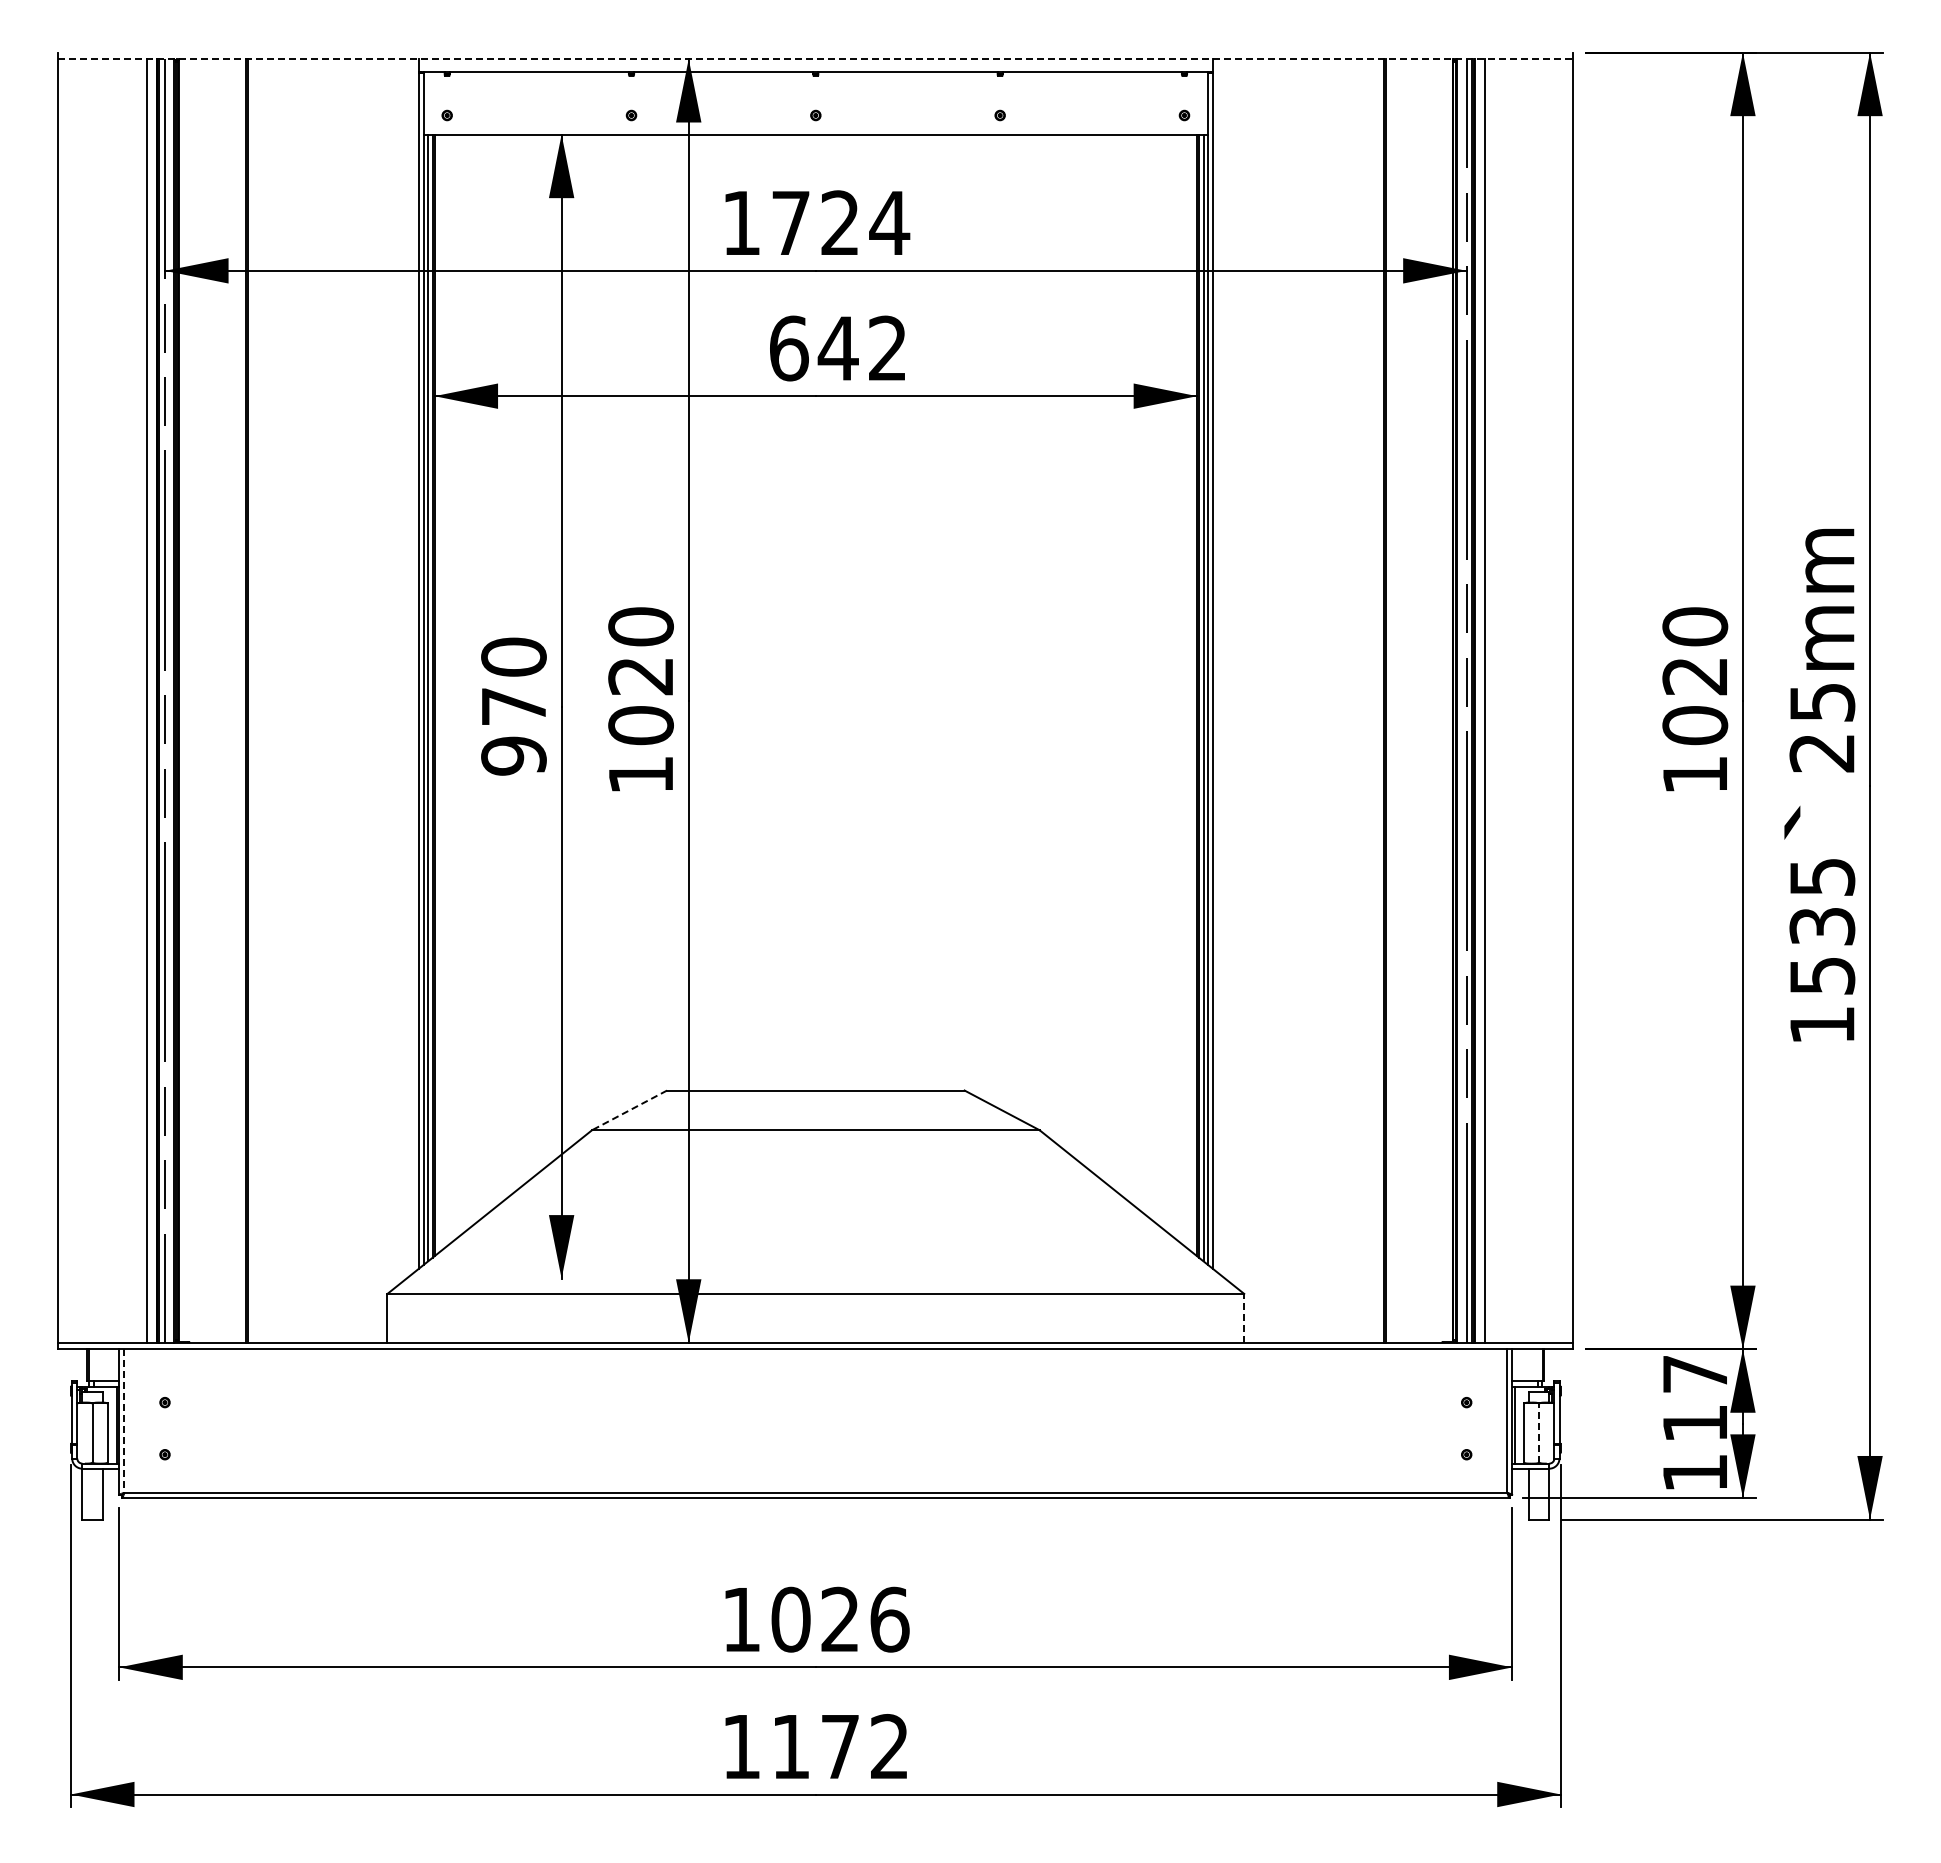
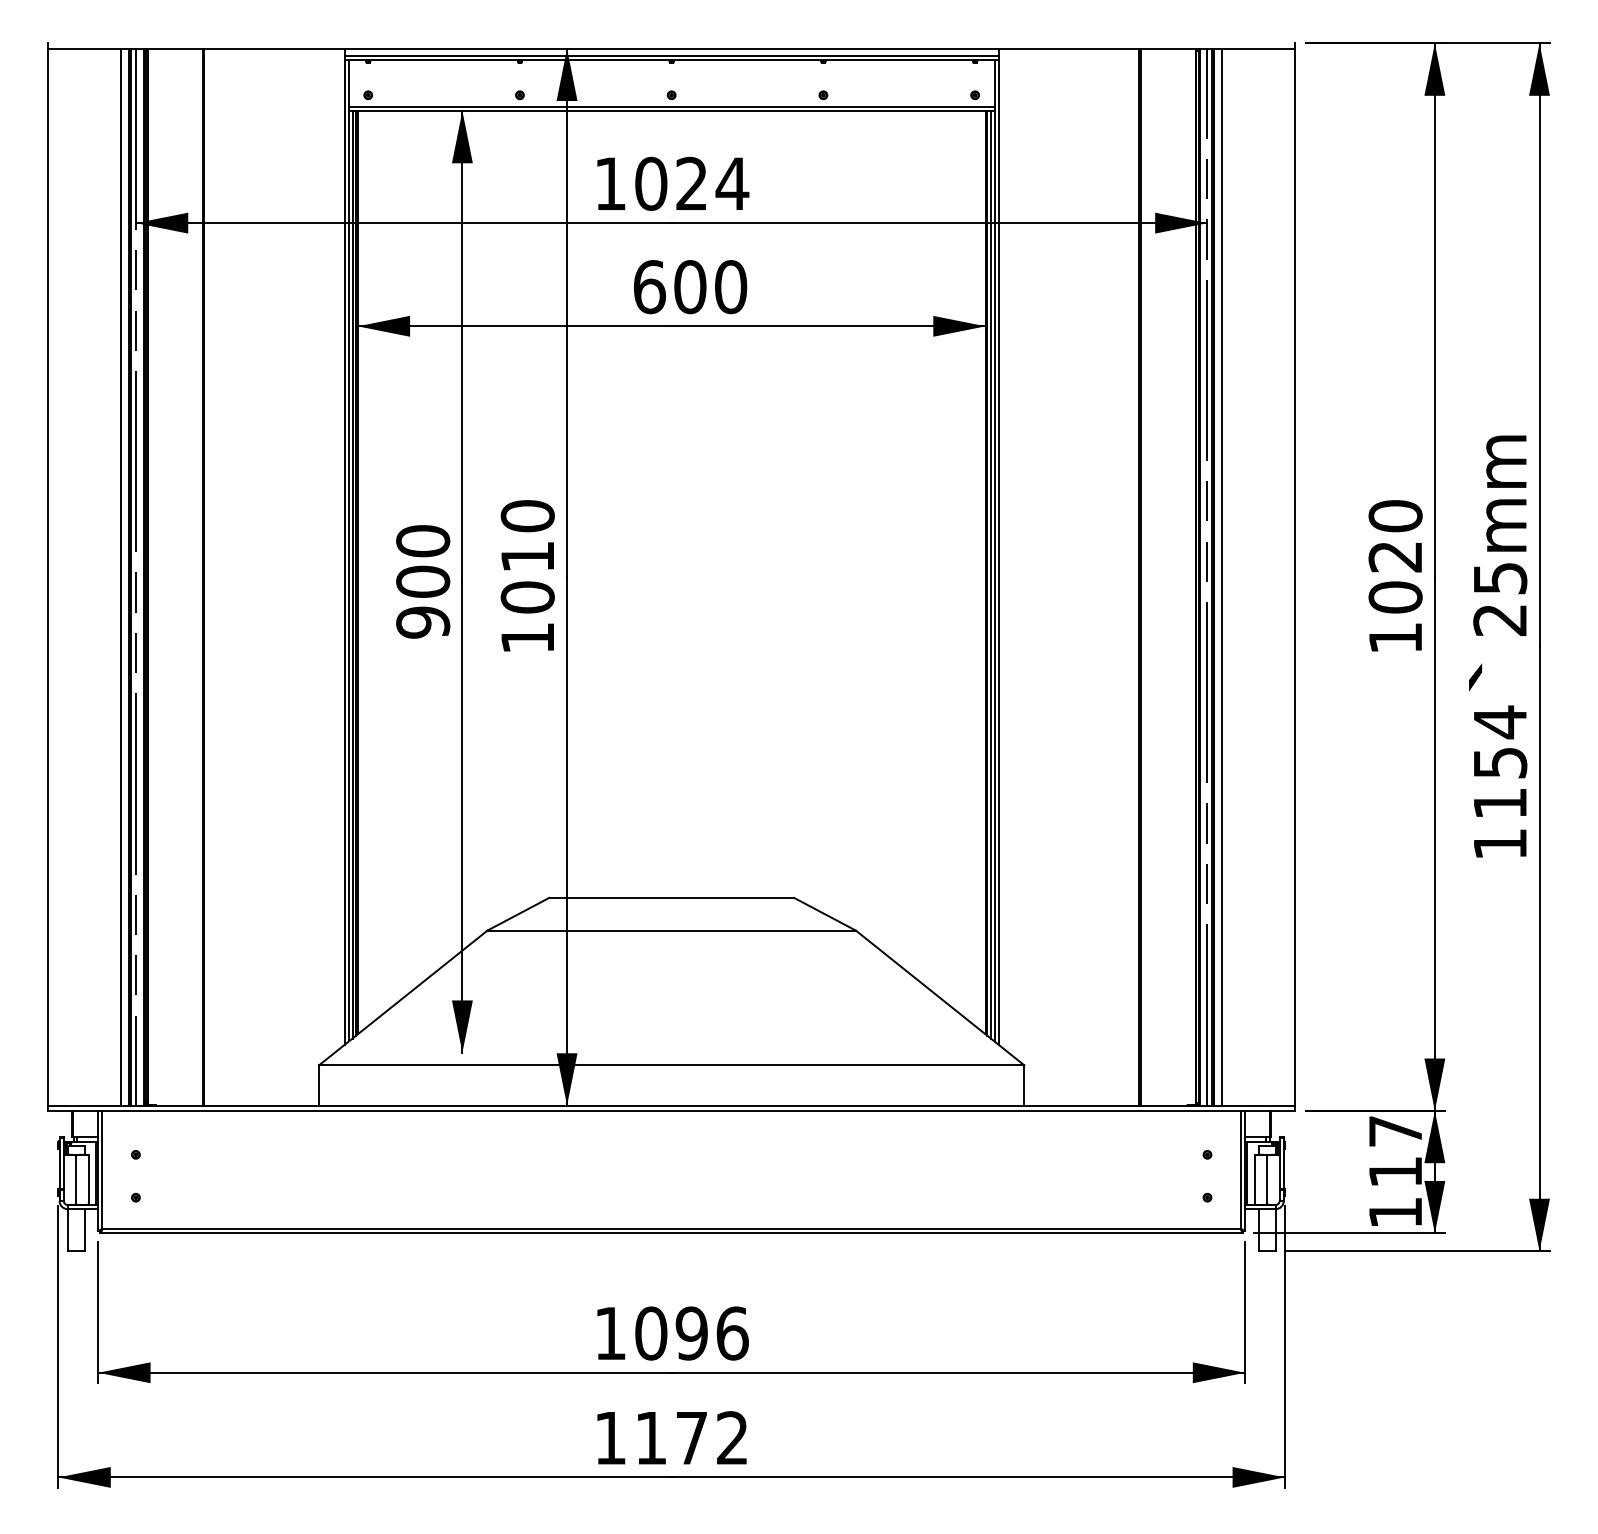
line: (815, 58) -> (671, 48), dashed -> solid
line: (815, 67) -> (671, 55), added
line: (815, 129) -> (671, 106), added
text: (790, 223) -> (650, 184), 1724 -> 1024
text: (862, 348) -> (710, 287), 642 -> 600
text: (640, 676) -> (527, 557), 1020 -> 1010
text: (513, 706) -> (422, 581), 970 -> 900
text: (1822, 925) -> (1500, 762), 1535 -> 1154
line: (629, 1110) -> (518, 914), dashed -> solid
line: (1244, 1317) -> (1024, 1084), dashed -> solid
line: (124, 1421) -> (102, 1170), dashed -> solid
line: (1539, 1432) -> (1267, 1179), dashed -> solid
text: (839, 1619) -> (691, 1333), 1026 -> 1096

